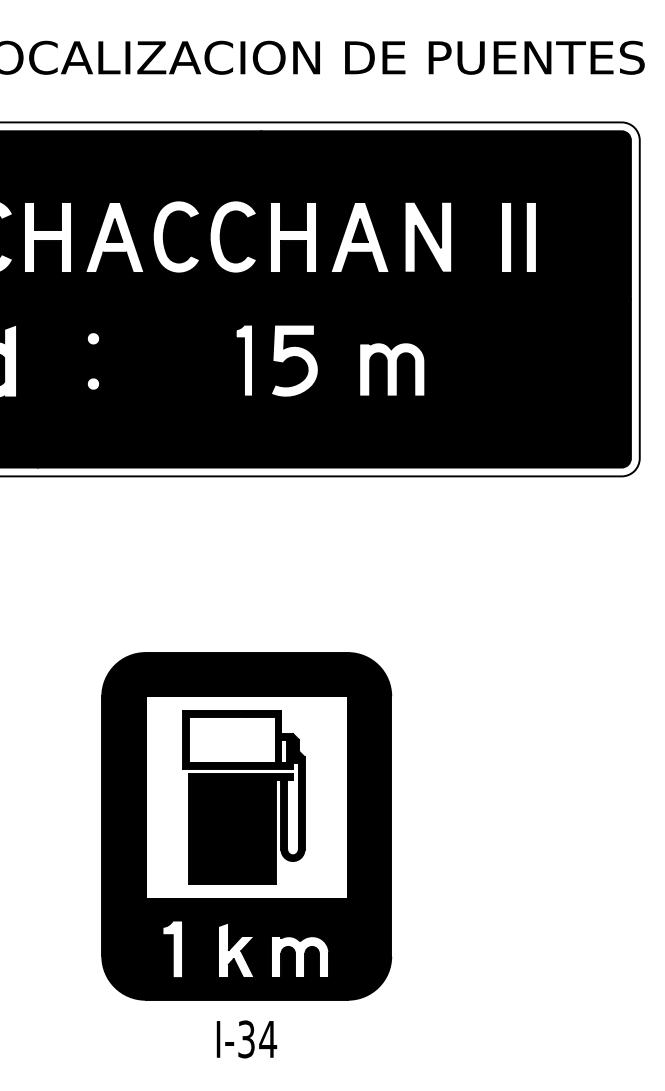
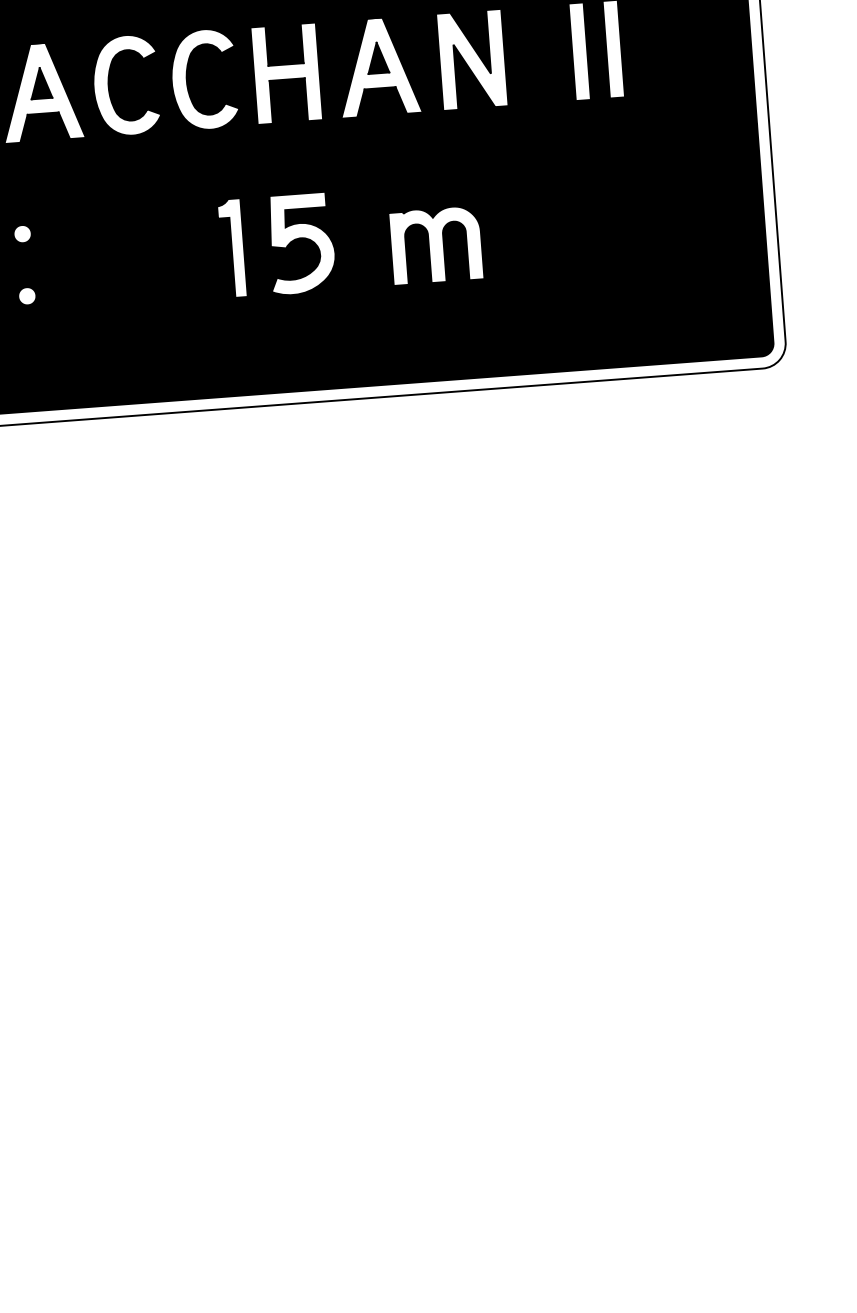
part: (246, 855) -> (286, 928), removed

